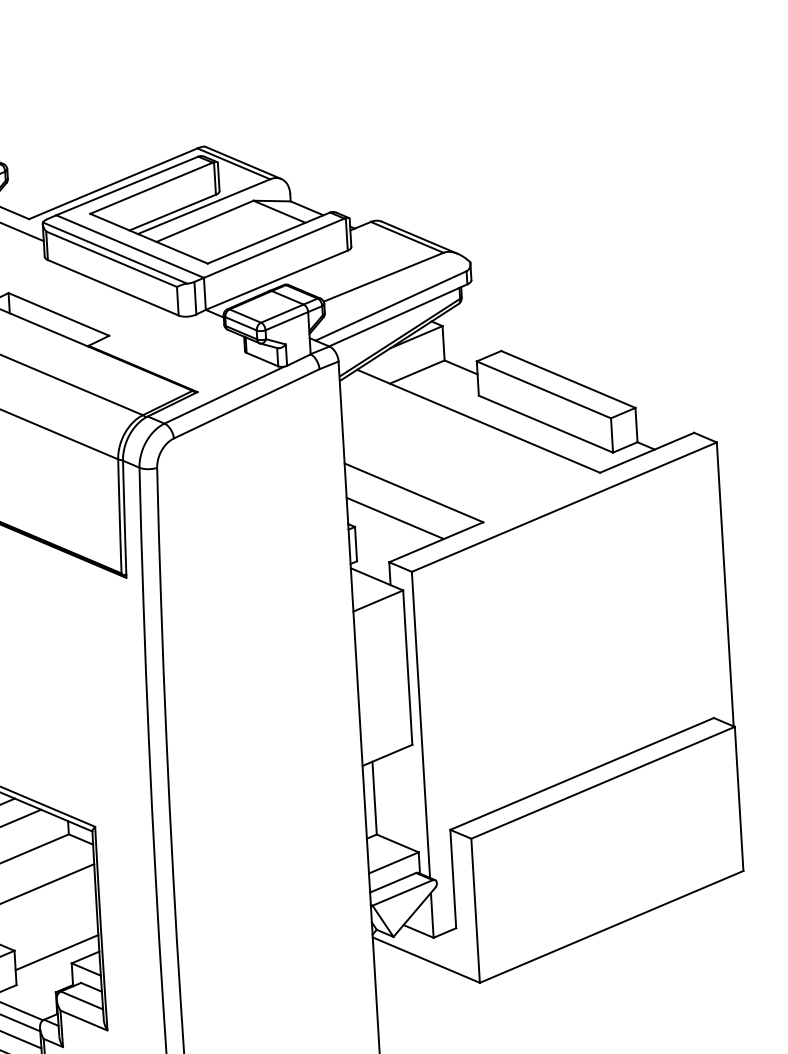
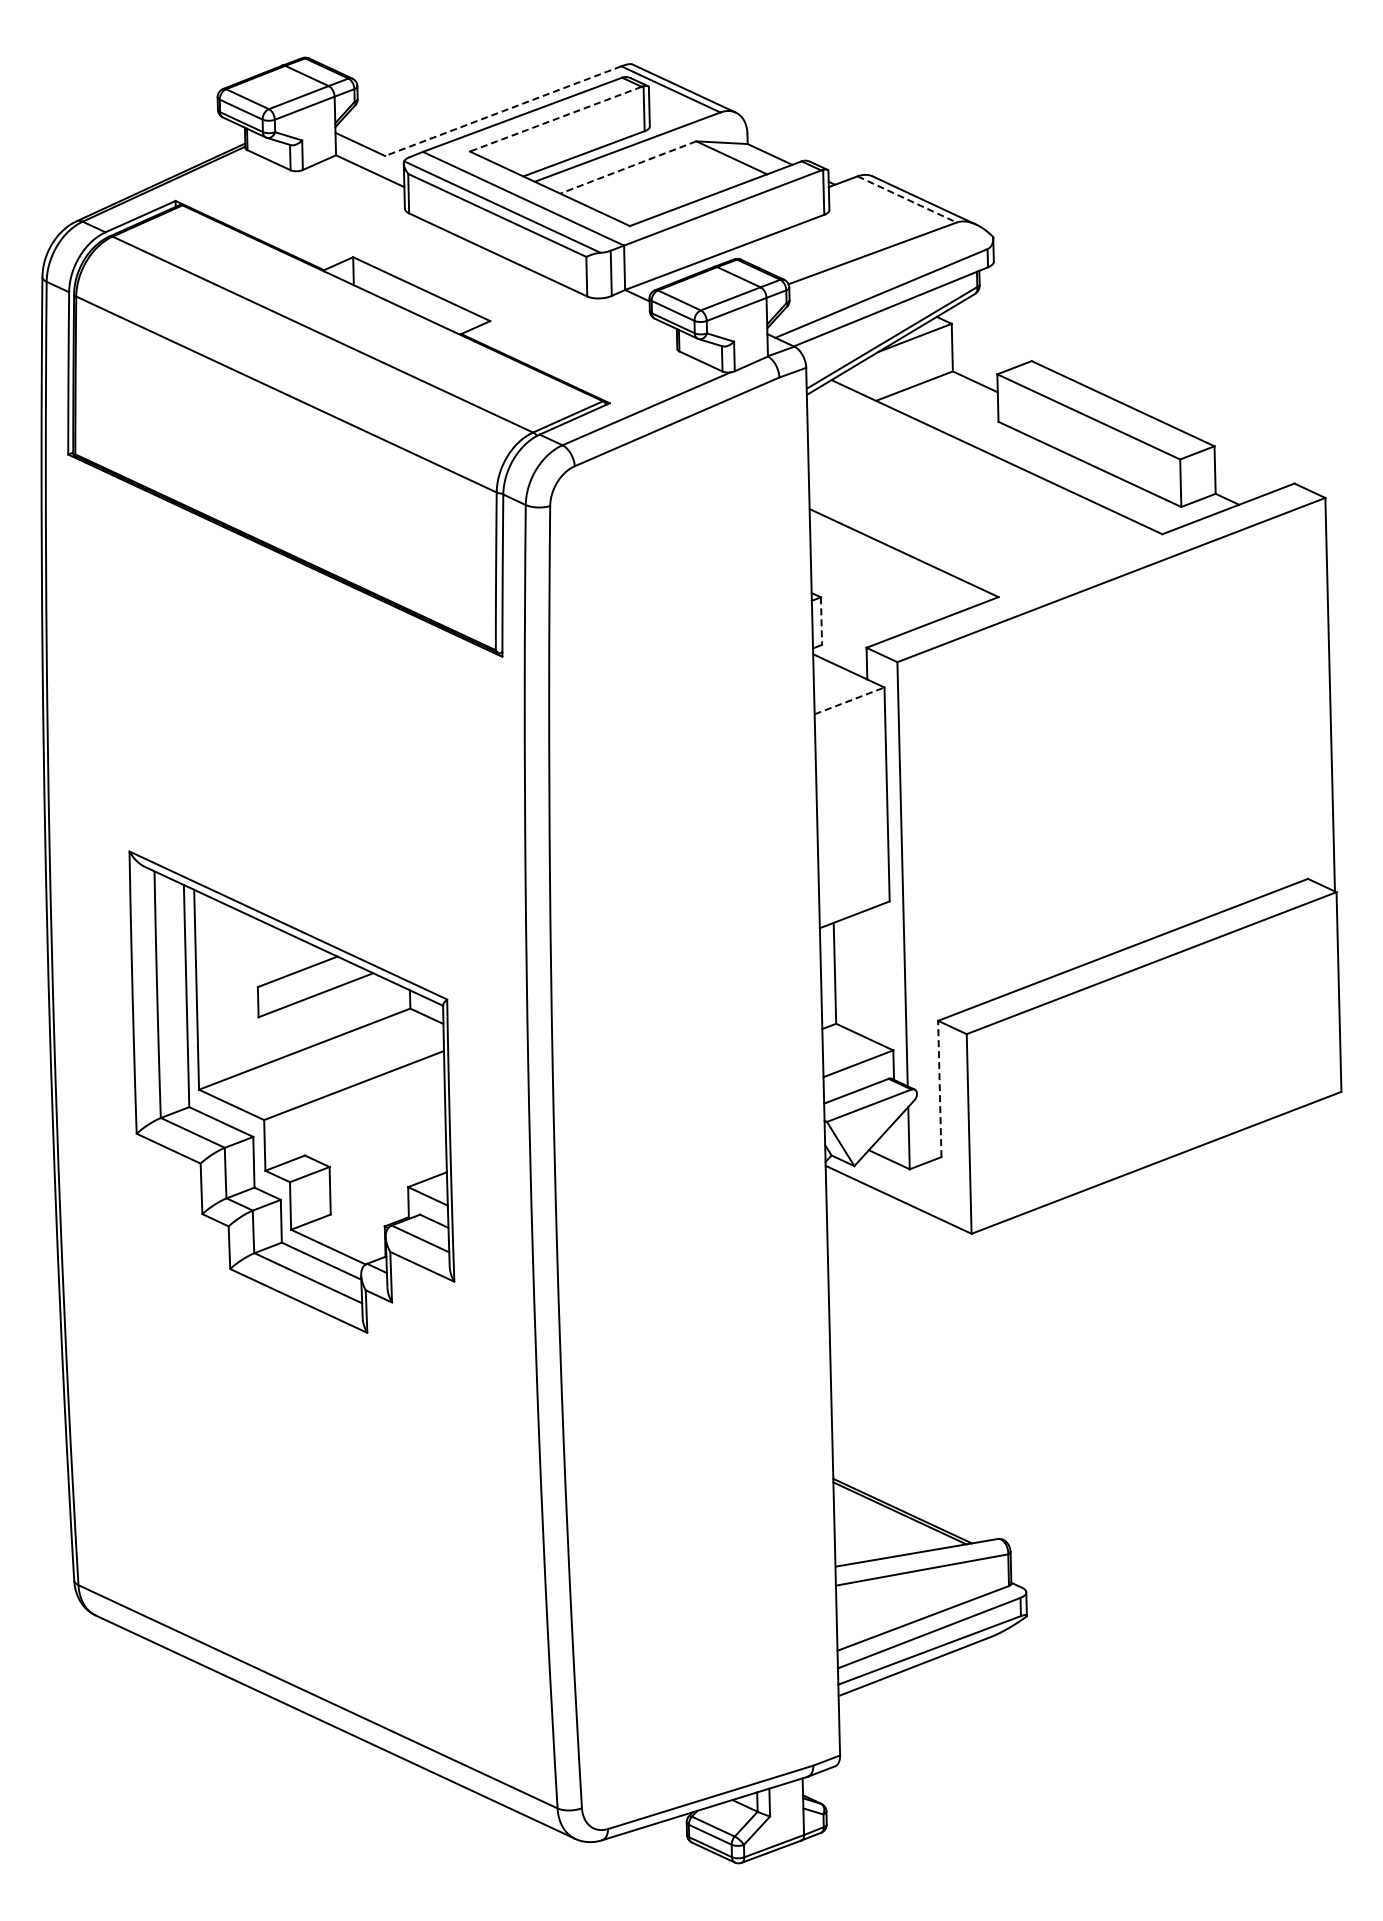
line: (112, 184) -> (502, 111), solid -> dashed
line: (151, 188) -> (555, 119), solid -> dashed
line: (205, 221) -> (628, 167), solid -> dashed
line: (407, 237) -> (907, 199), solid -> dashed
line: (394, 518) -> (876, 587), removed
line: (356, 544) -> (821, 621), solid -> dashed
line: (378, 600) -> (850, 700), solid -> dashed
line: (453, 878) -> (939, 1088), solid -> dashed
line: (57, 952) -> (388, 1171), removed

